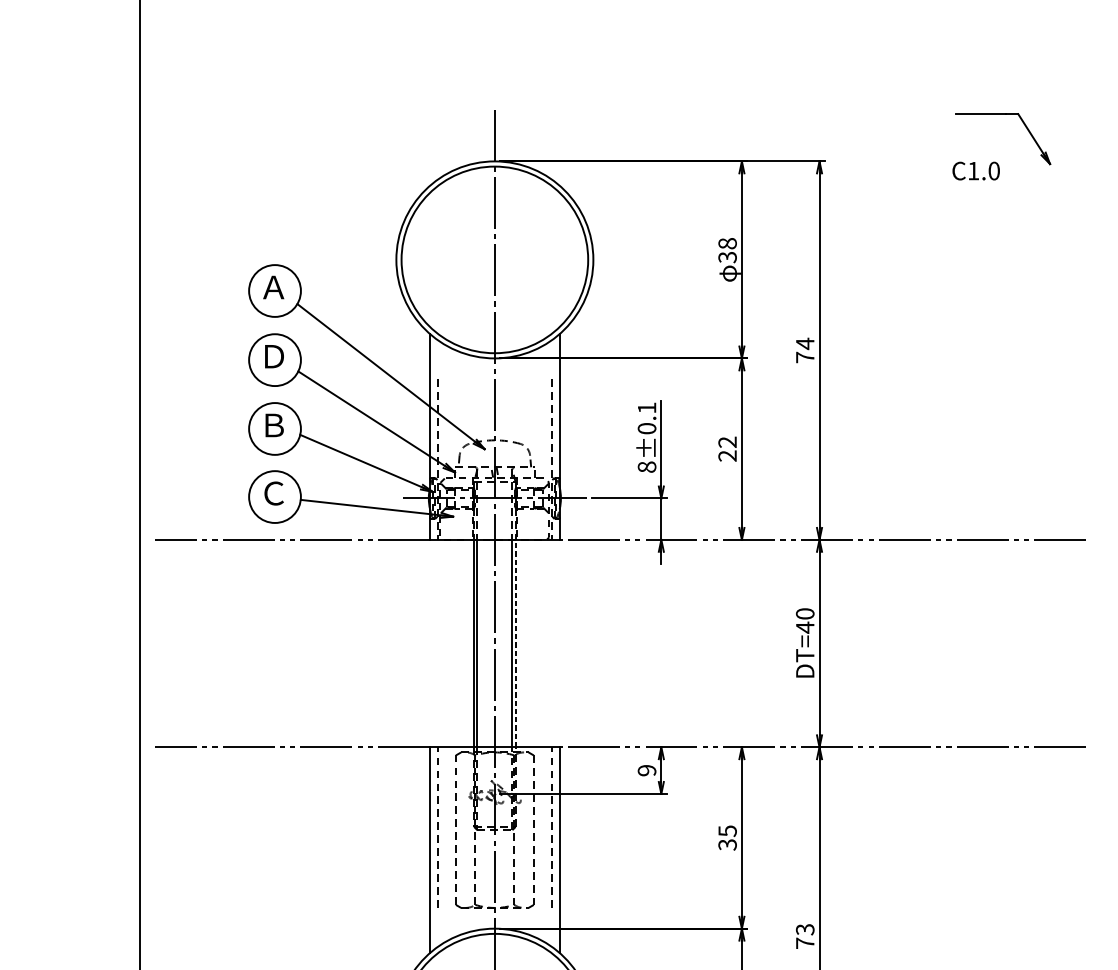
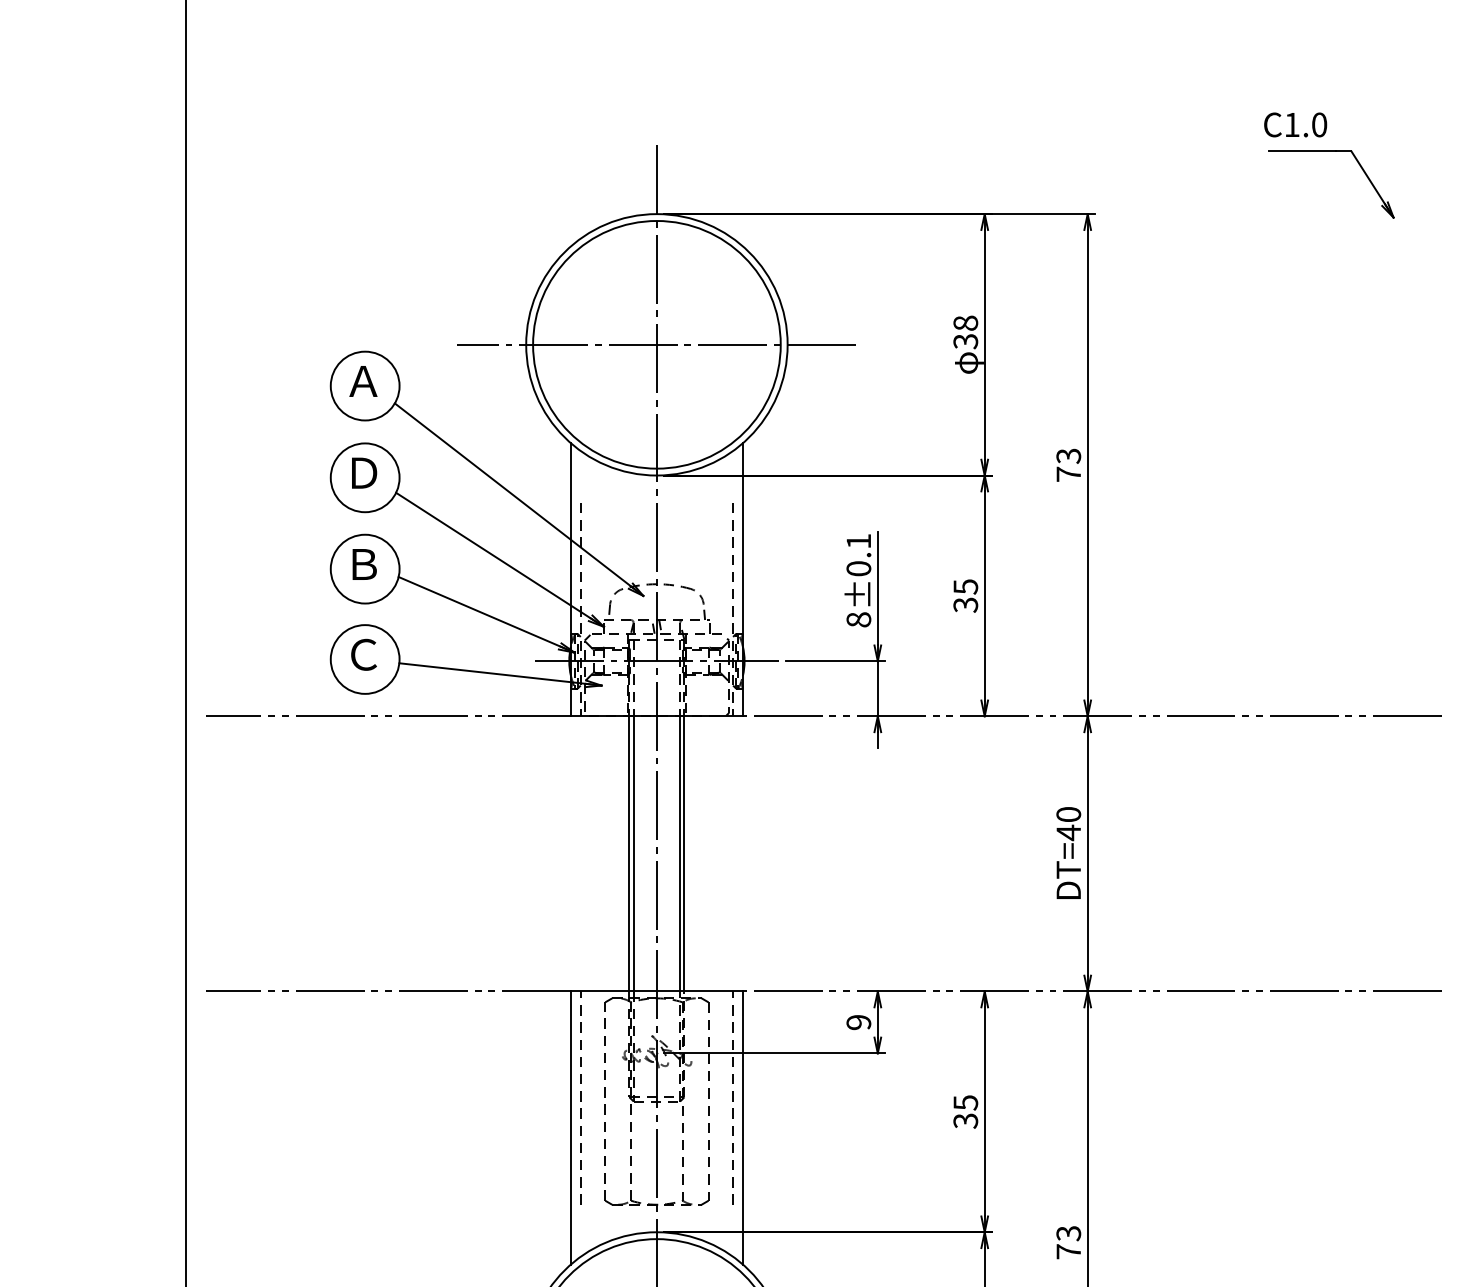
text: (976, 170) -> (1295, 124), moved
line: (494, 259) -> (656, 344), added
text: (805, 344) -> (1068, 456), 74 -> 73
text: (727, 448) -> (965, 595), 22 -> 35
line: (515, 643) -> (684, 853), dashed -> solid

